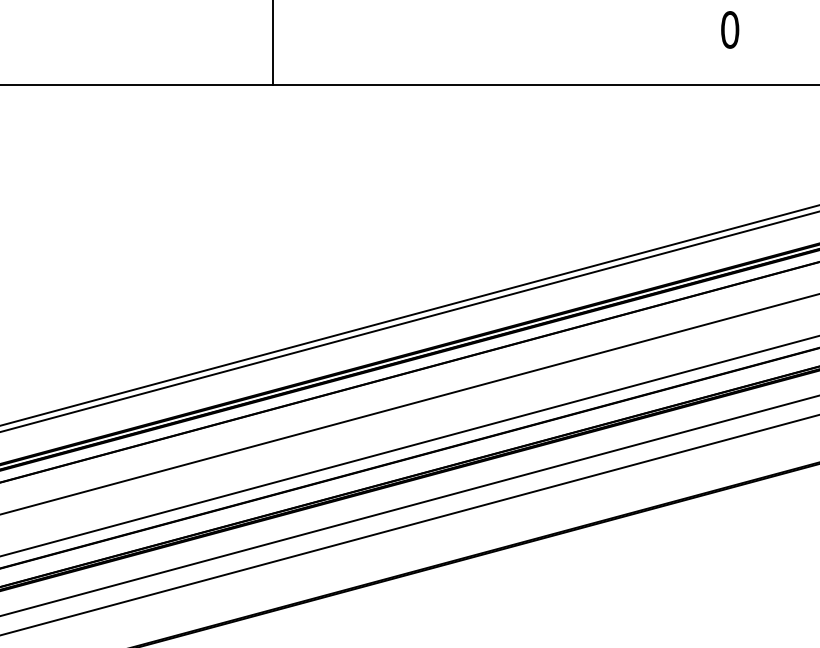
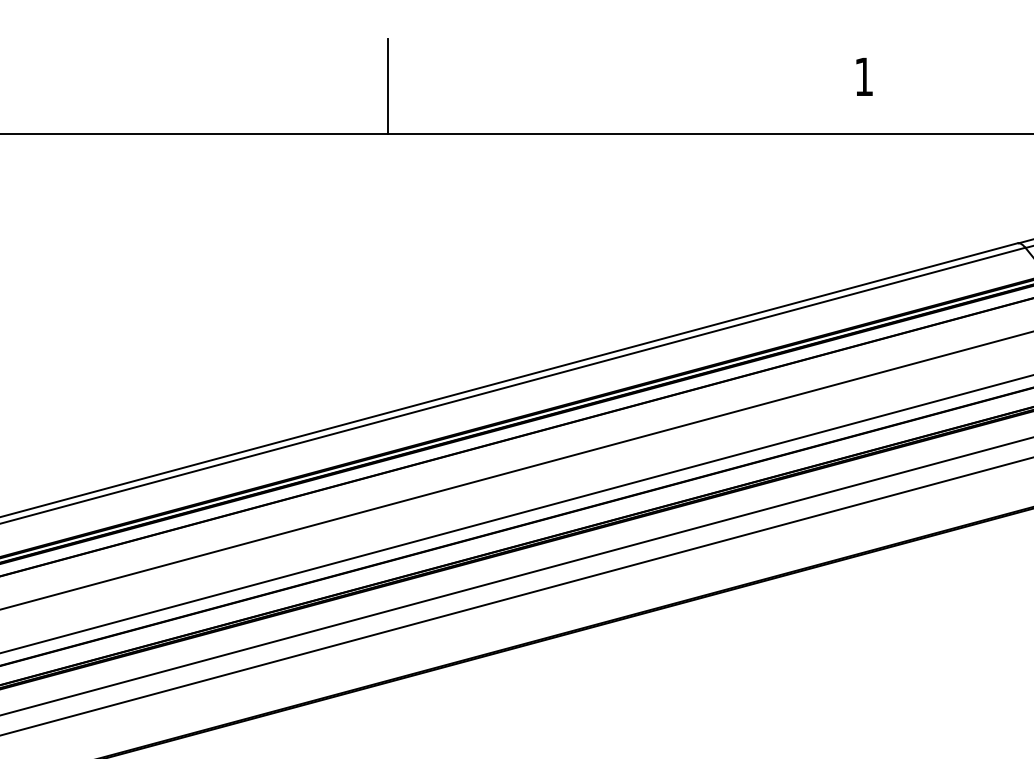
text: (729, 29) -> (863, 76), 0 -> 1

